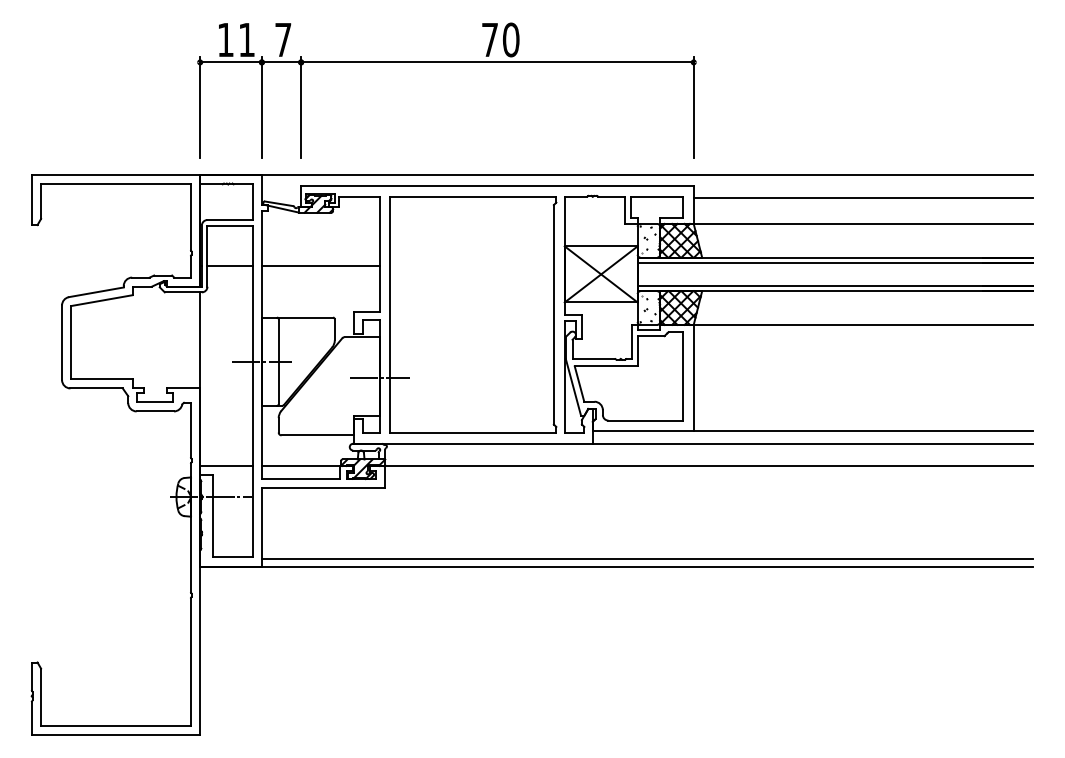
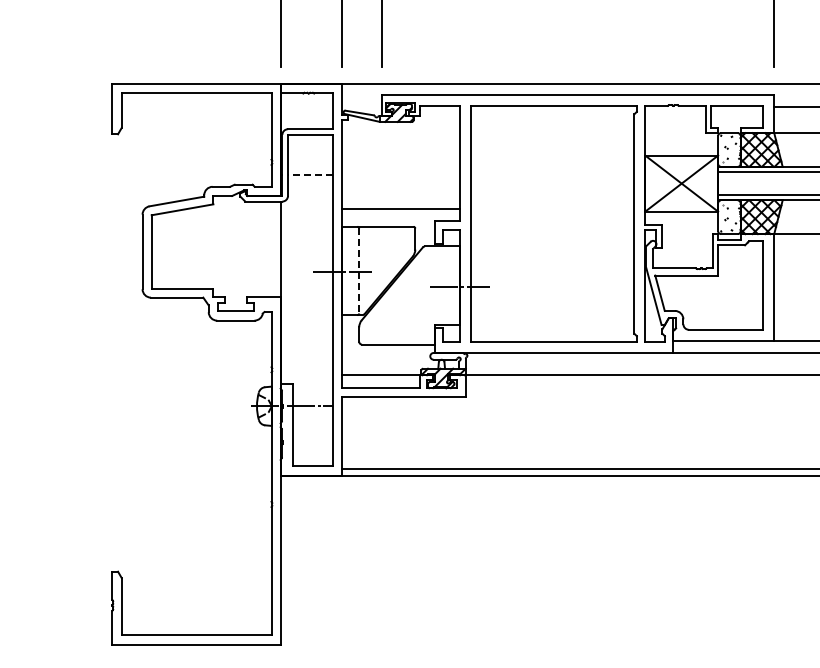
line: (230, 266) -> (311, 175), solid -> dashed
line: (320, 266) -> (401, 209), moved
line: (278, 362) -> (359, 271), solid -> dashed
line: (226, 466) -> (307, 375), removed

